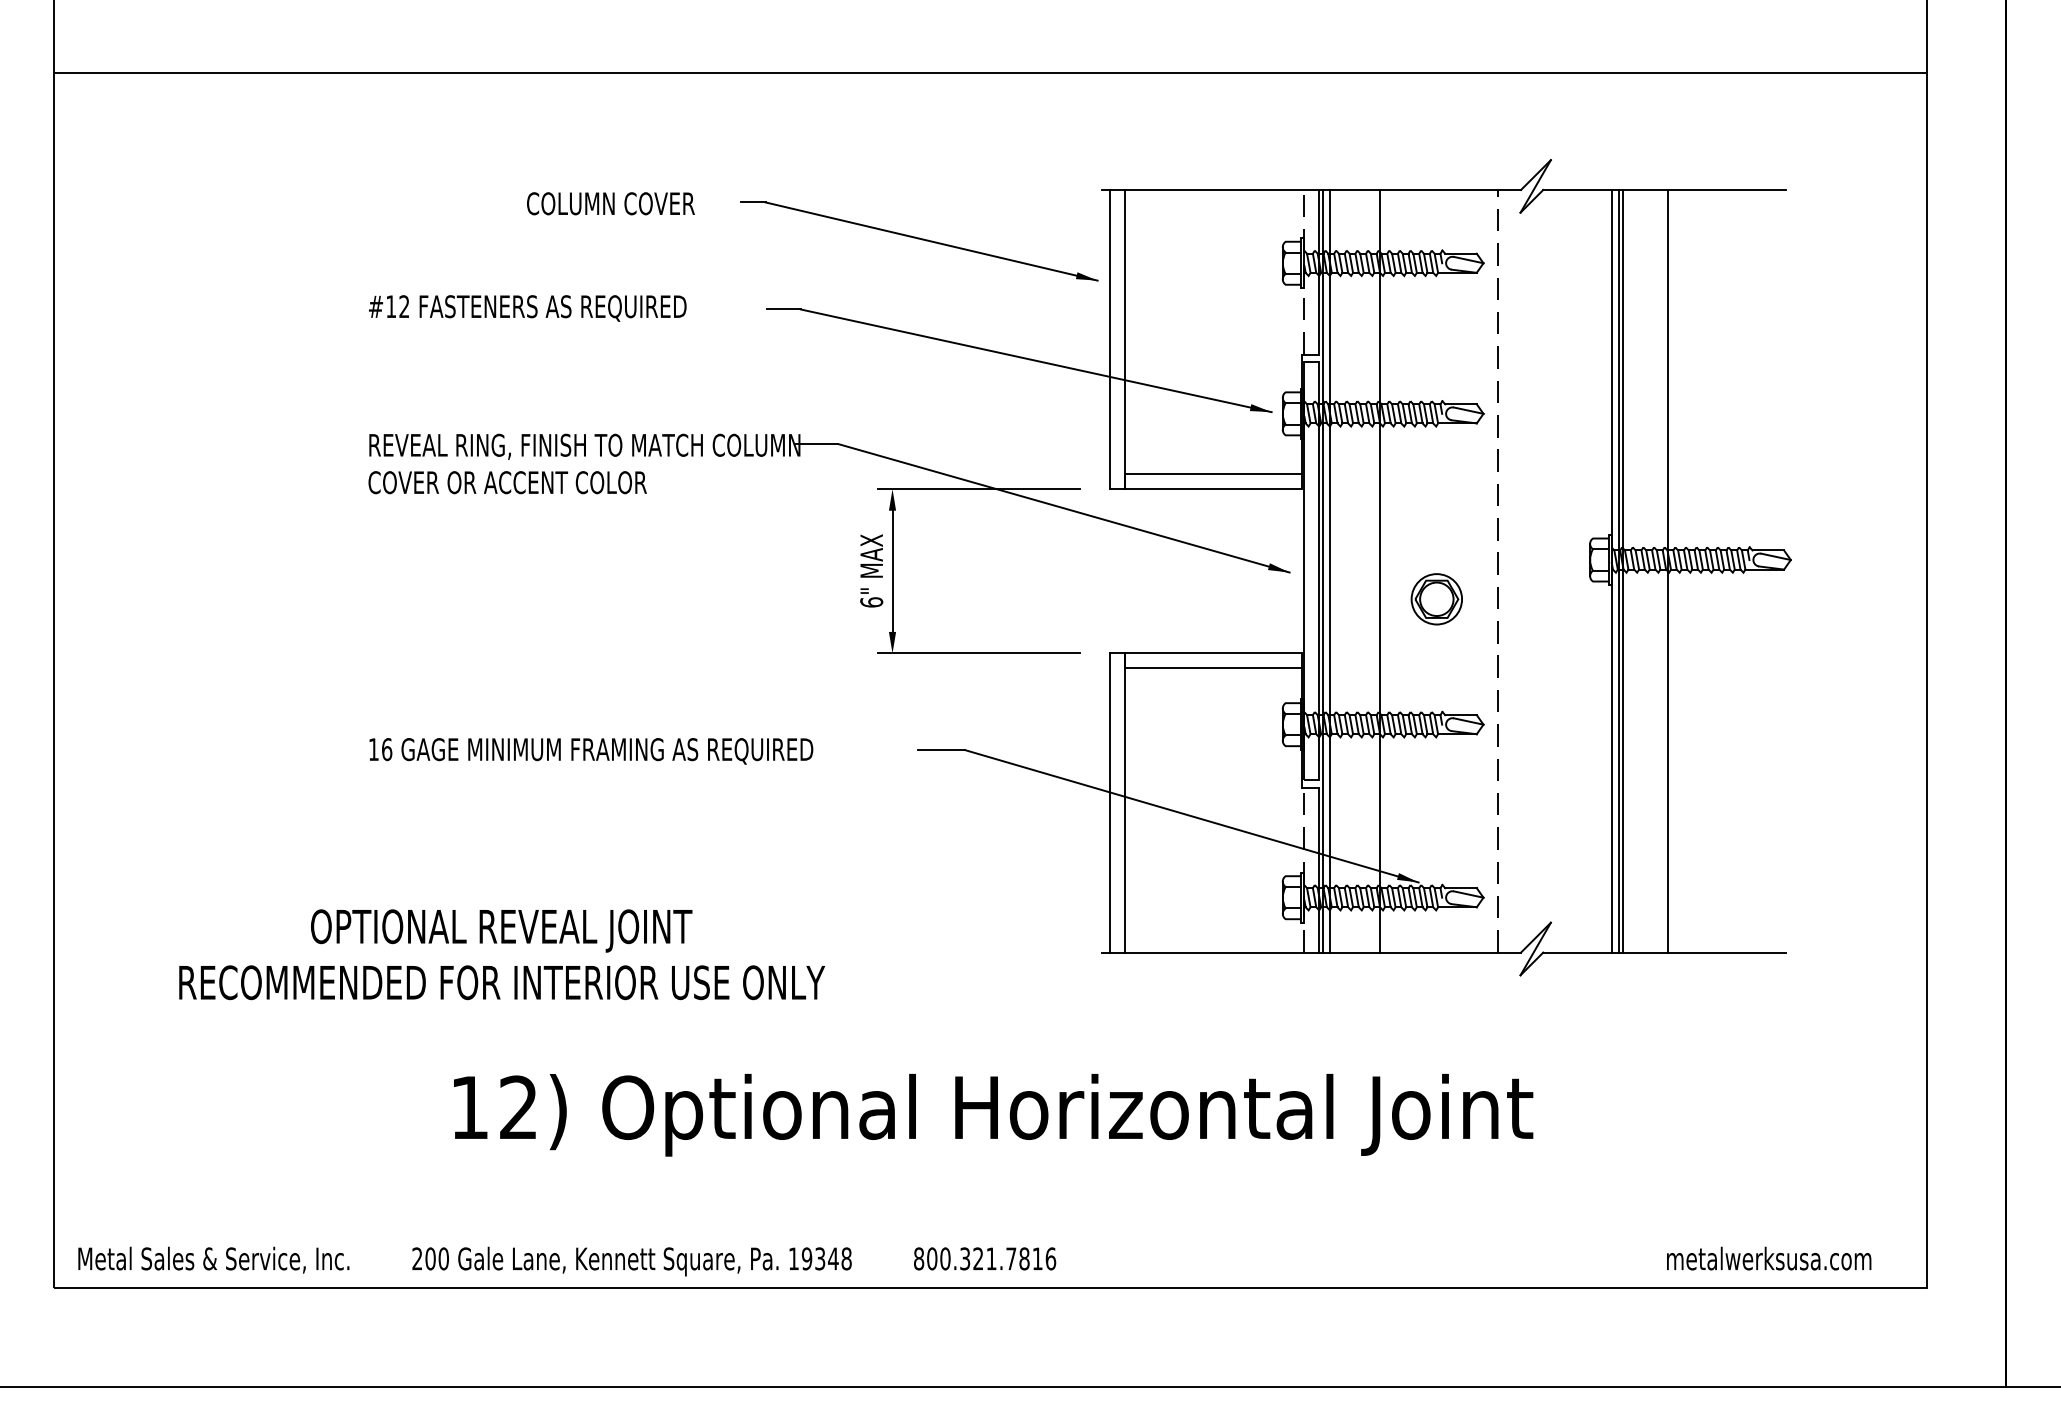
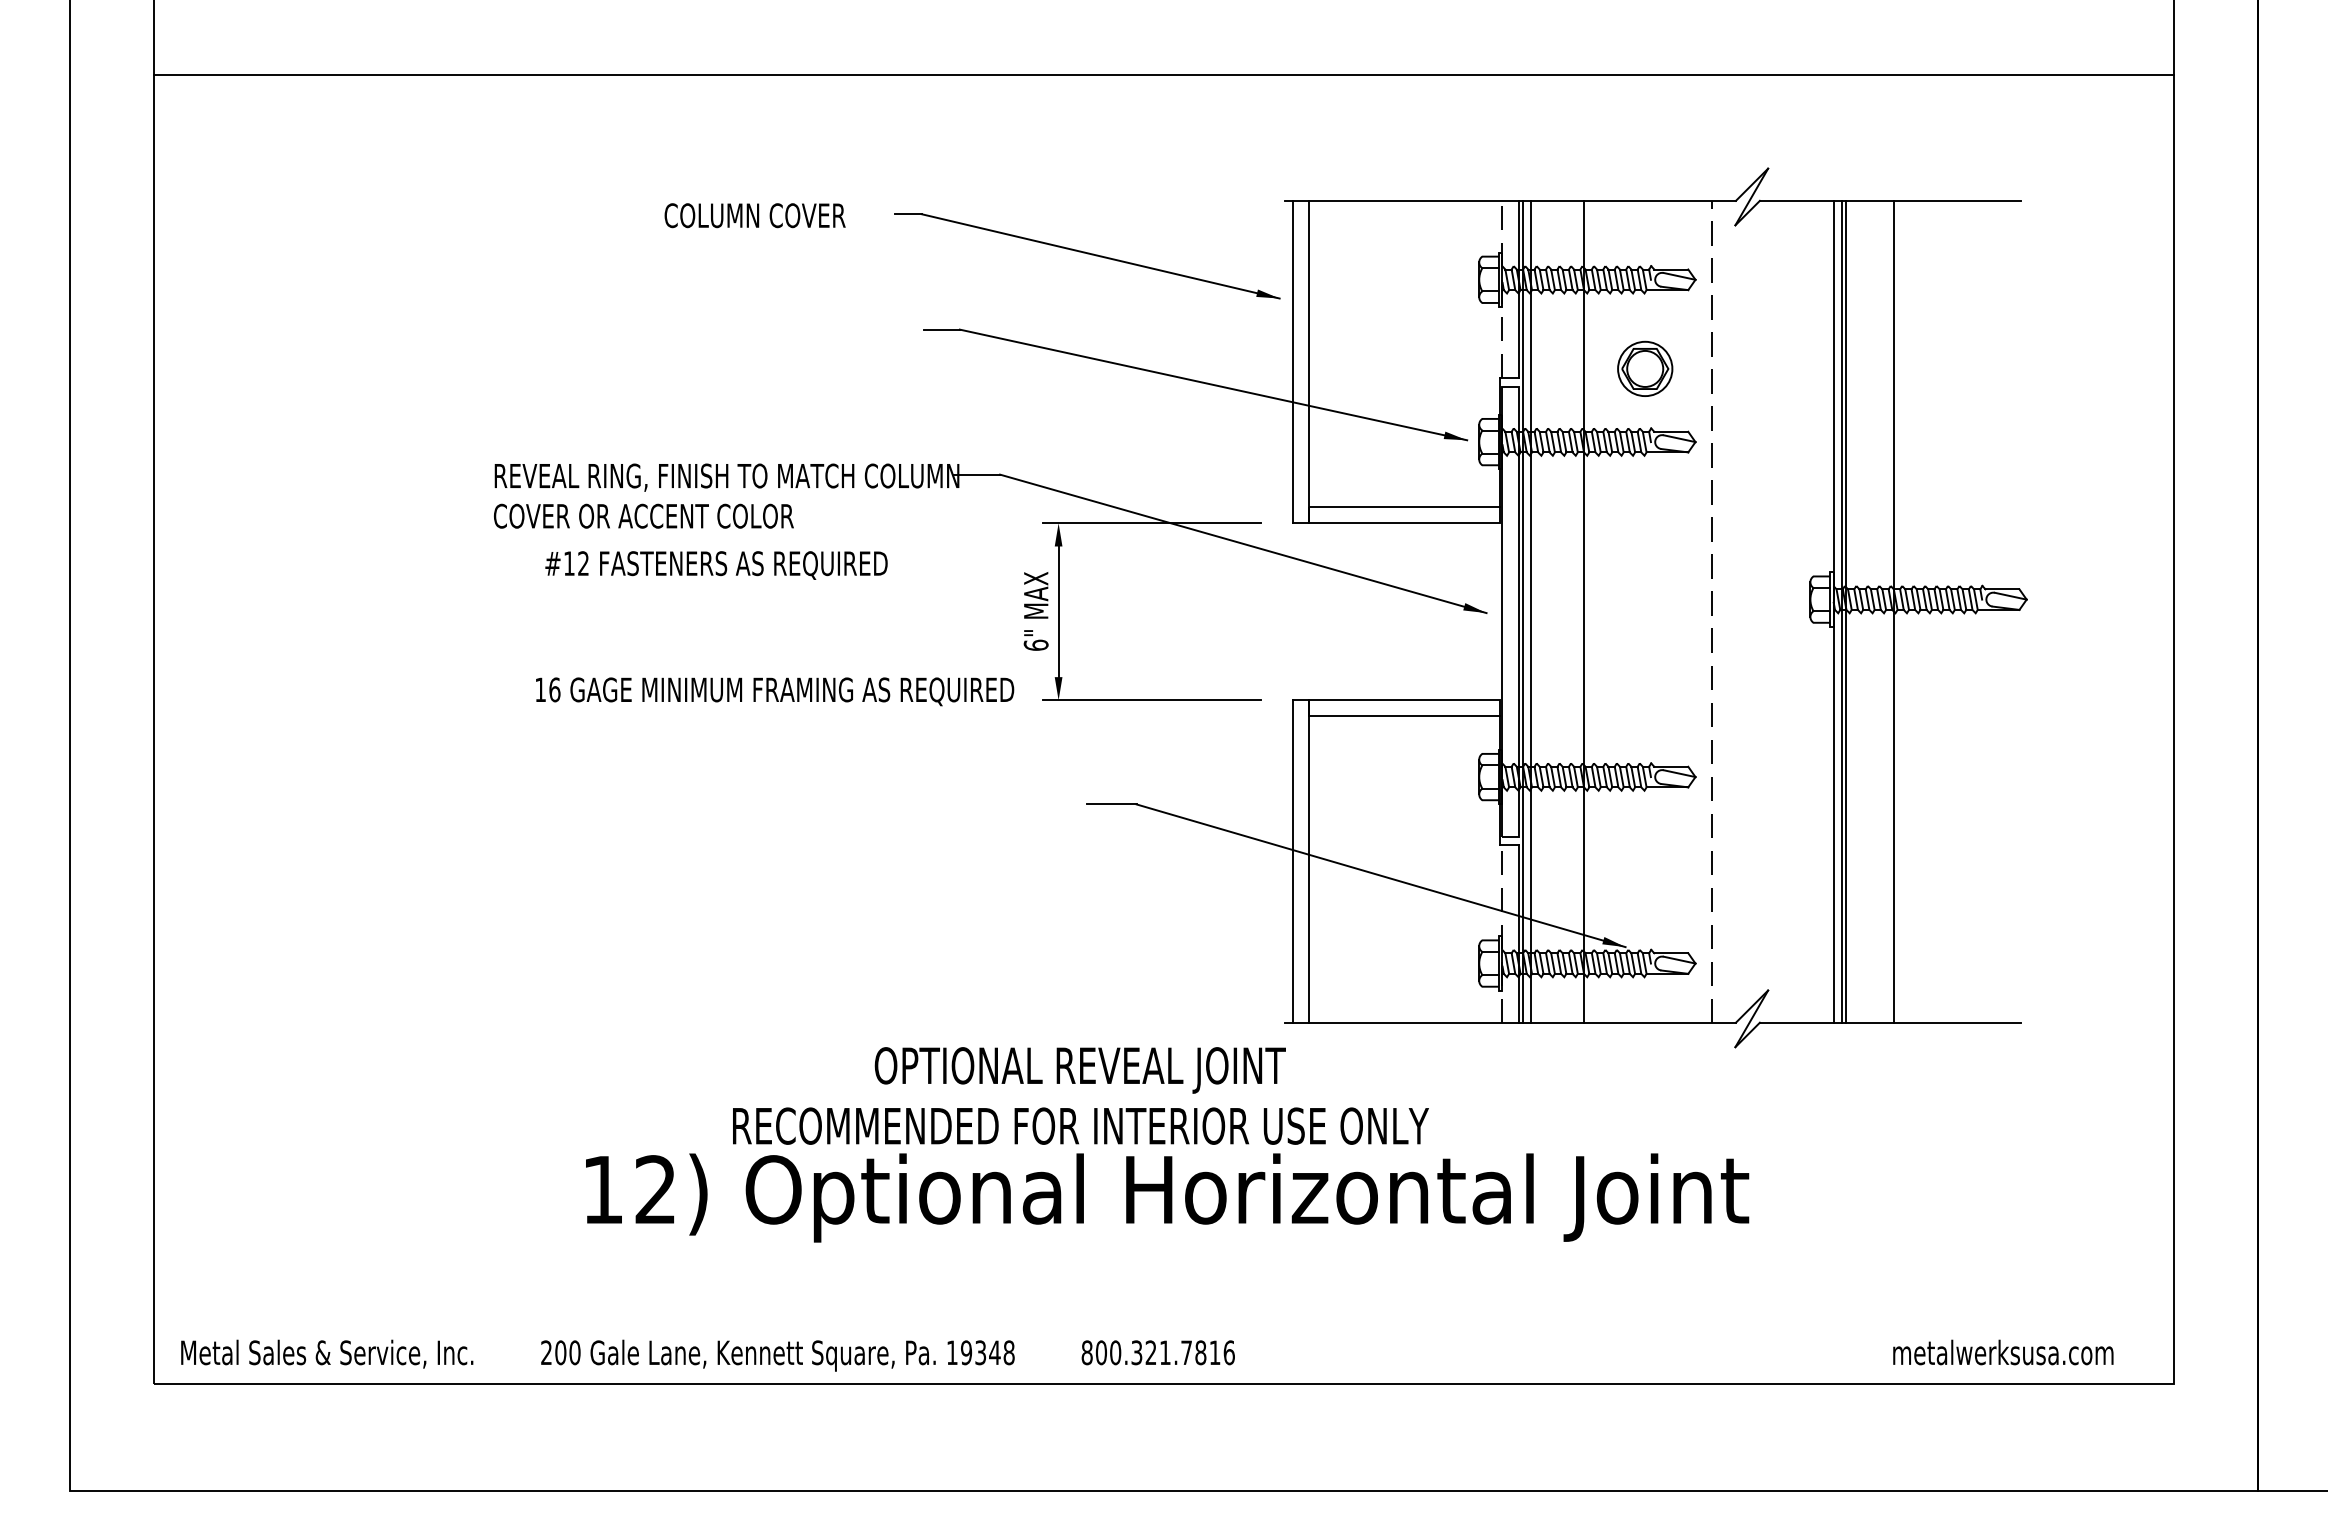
text: (527, 308) -> (716, 565), moved
part: (1437, 598) -> (1645, 368), moved
text: (591, 751) -> (775, 691), moved
text: (501, 954) -> (1080, 1095), moved

